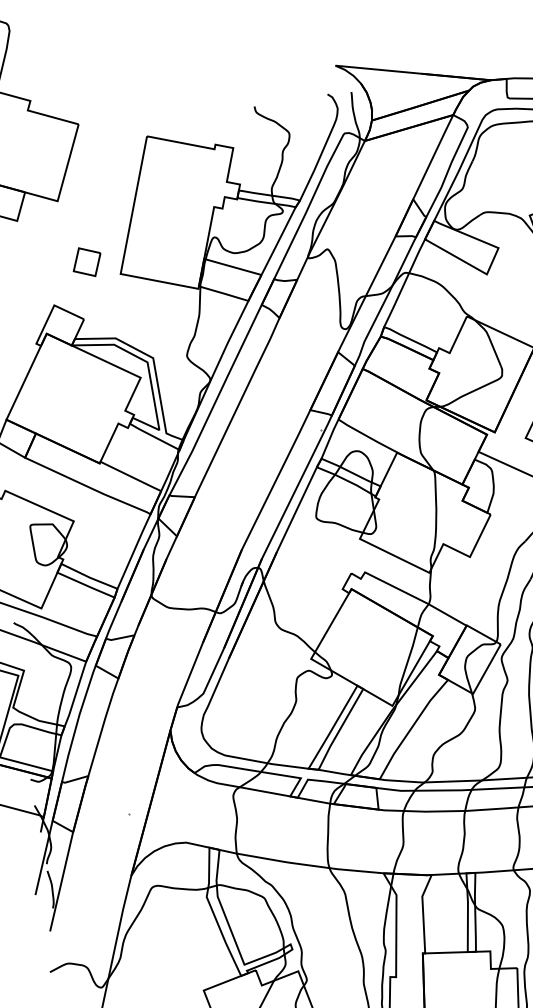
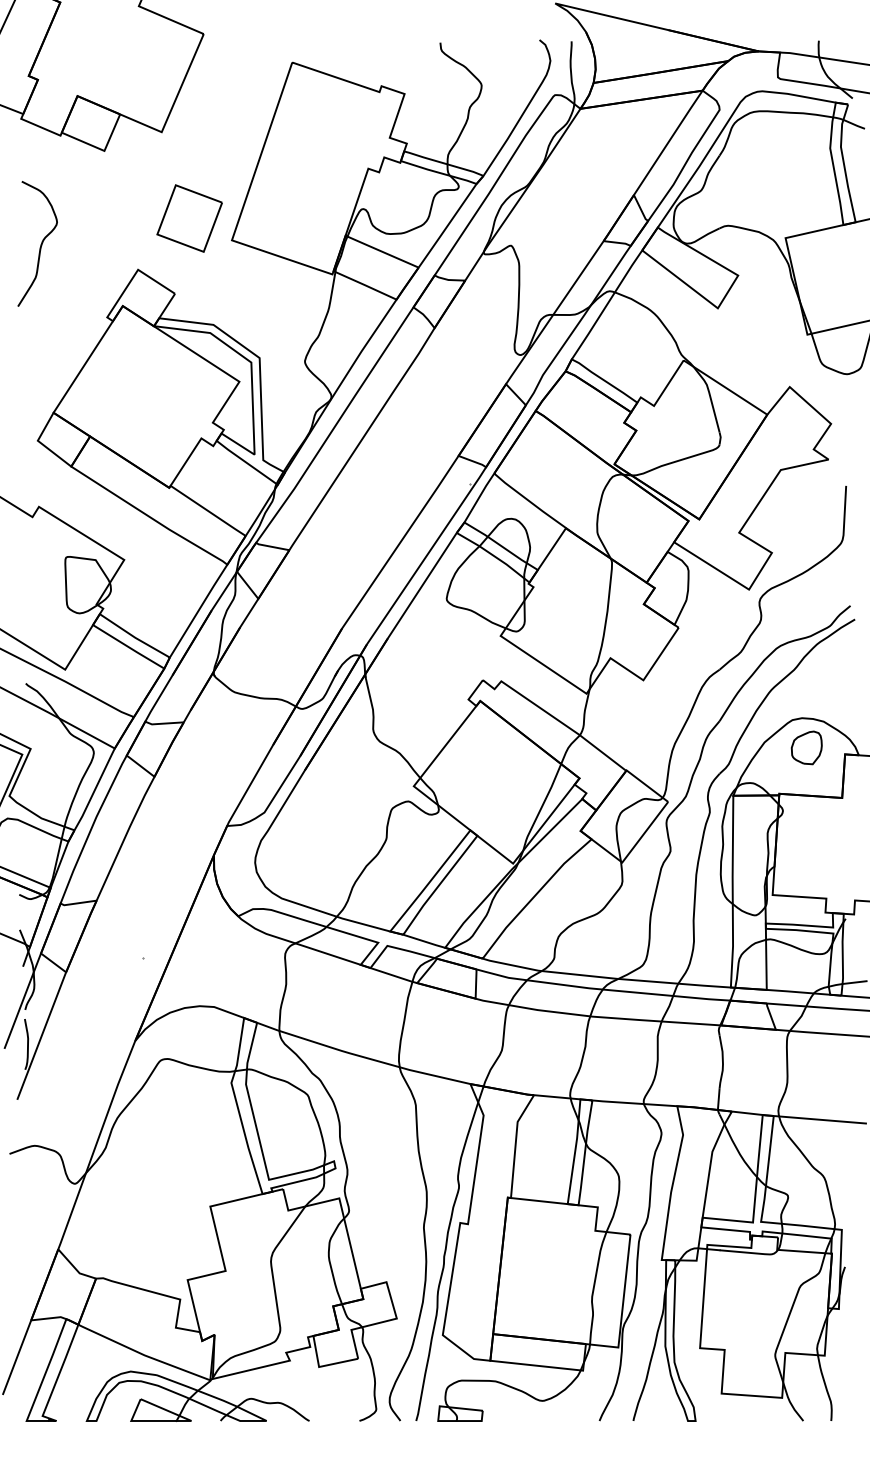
part: (87, 262) -> (189, 218), size x1.67

